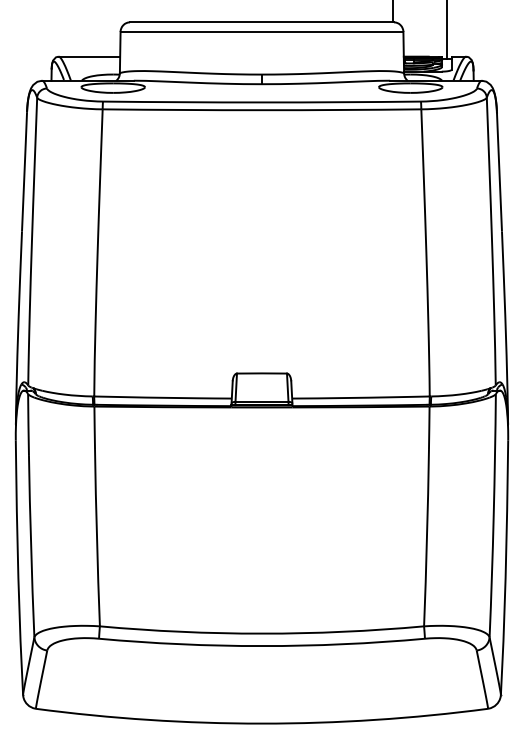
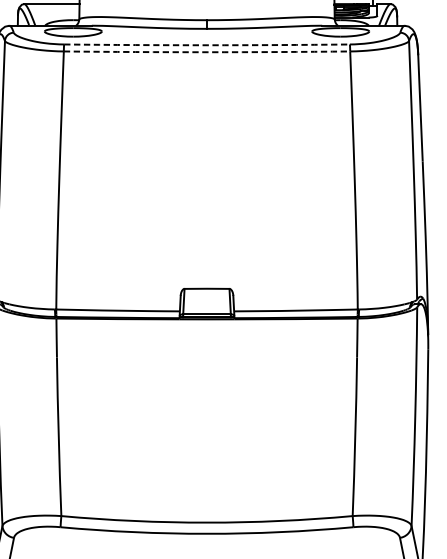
arc: (262, 102) -> (207, 45), solid -> dashed
arc: (262, 110) -> (207, 52), solid -> dashed

